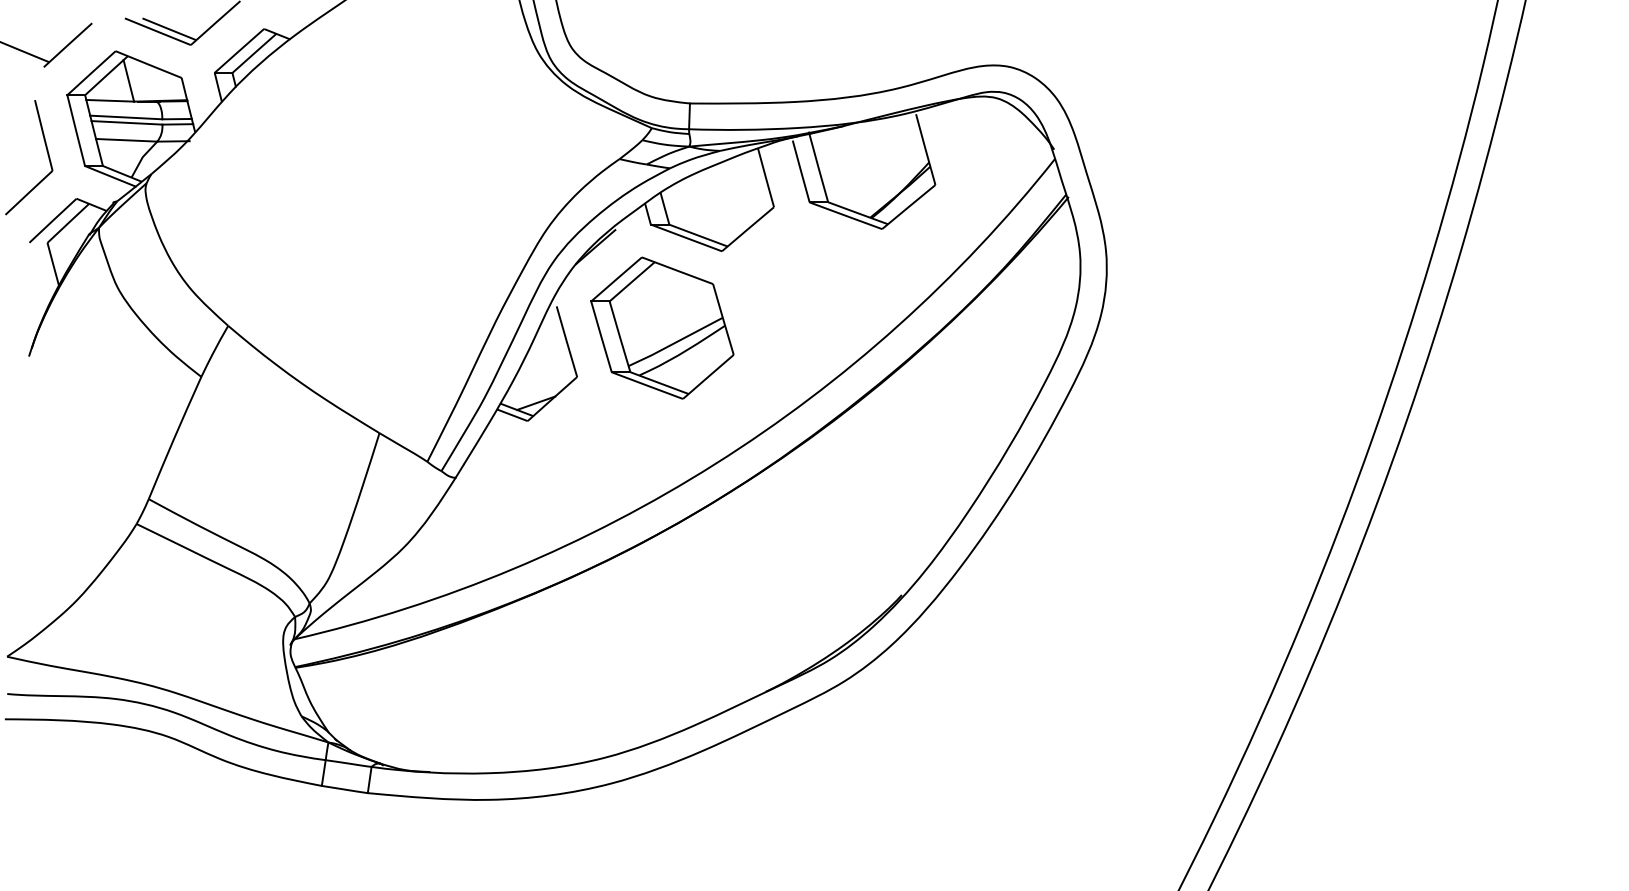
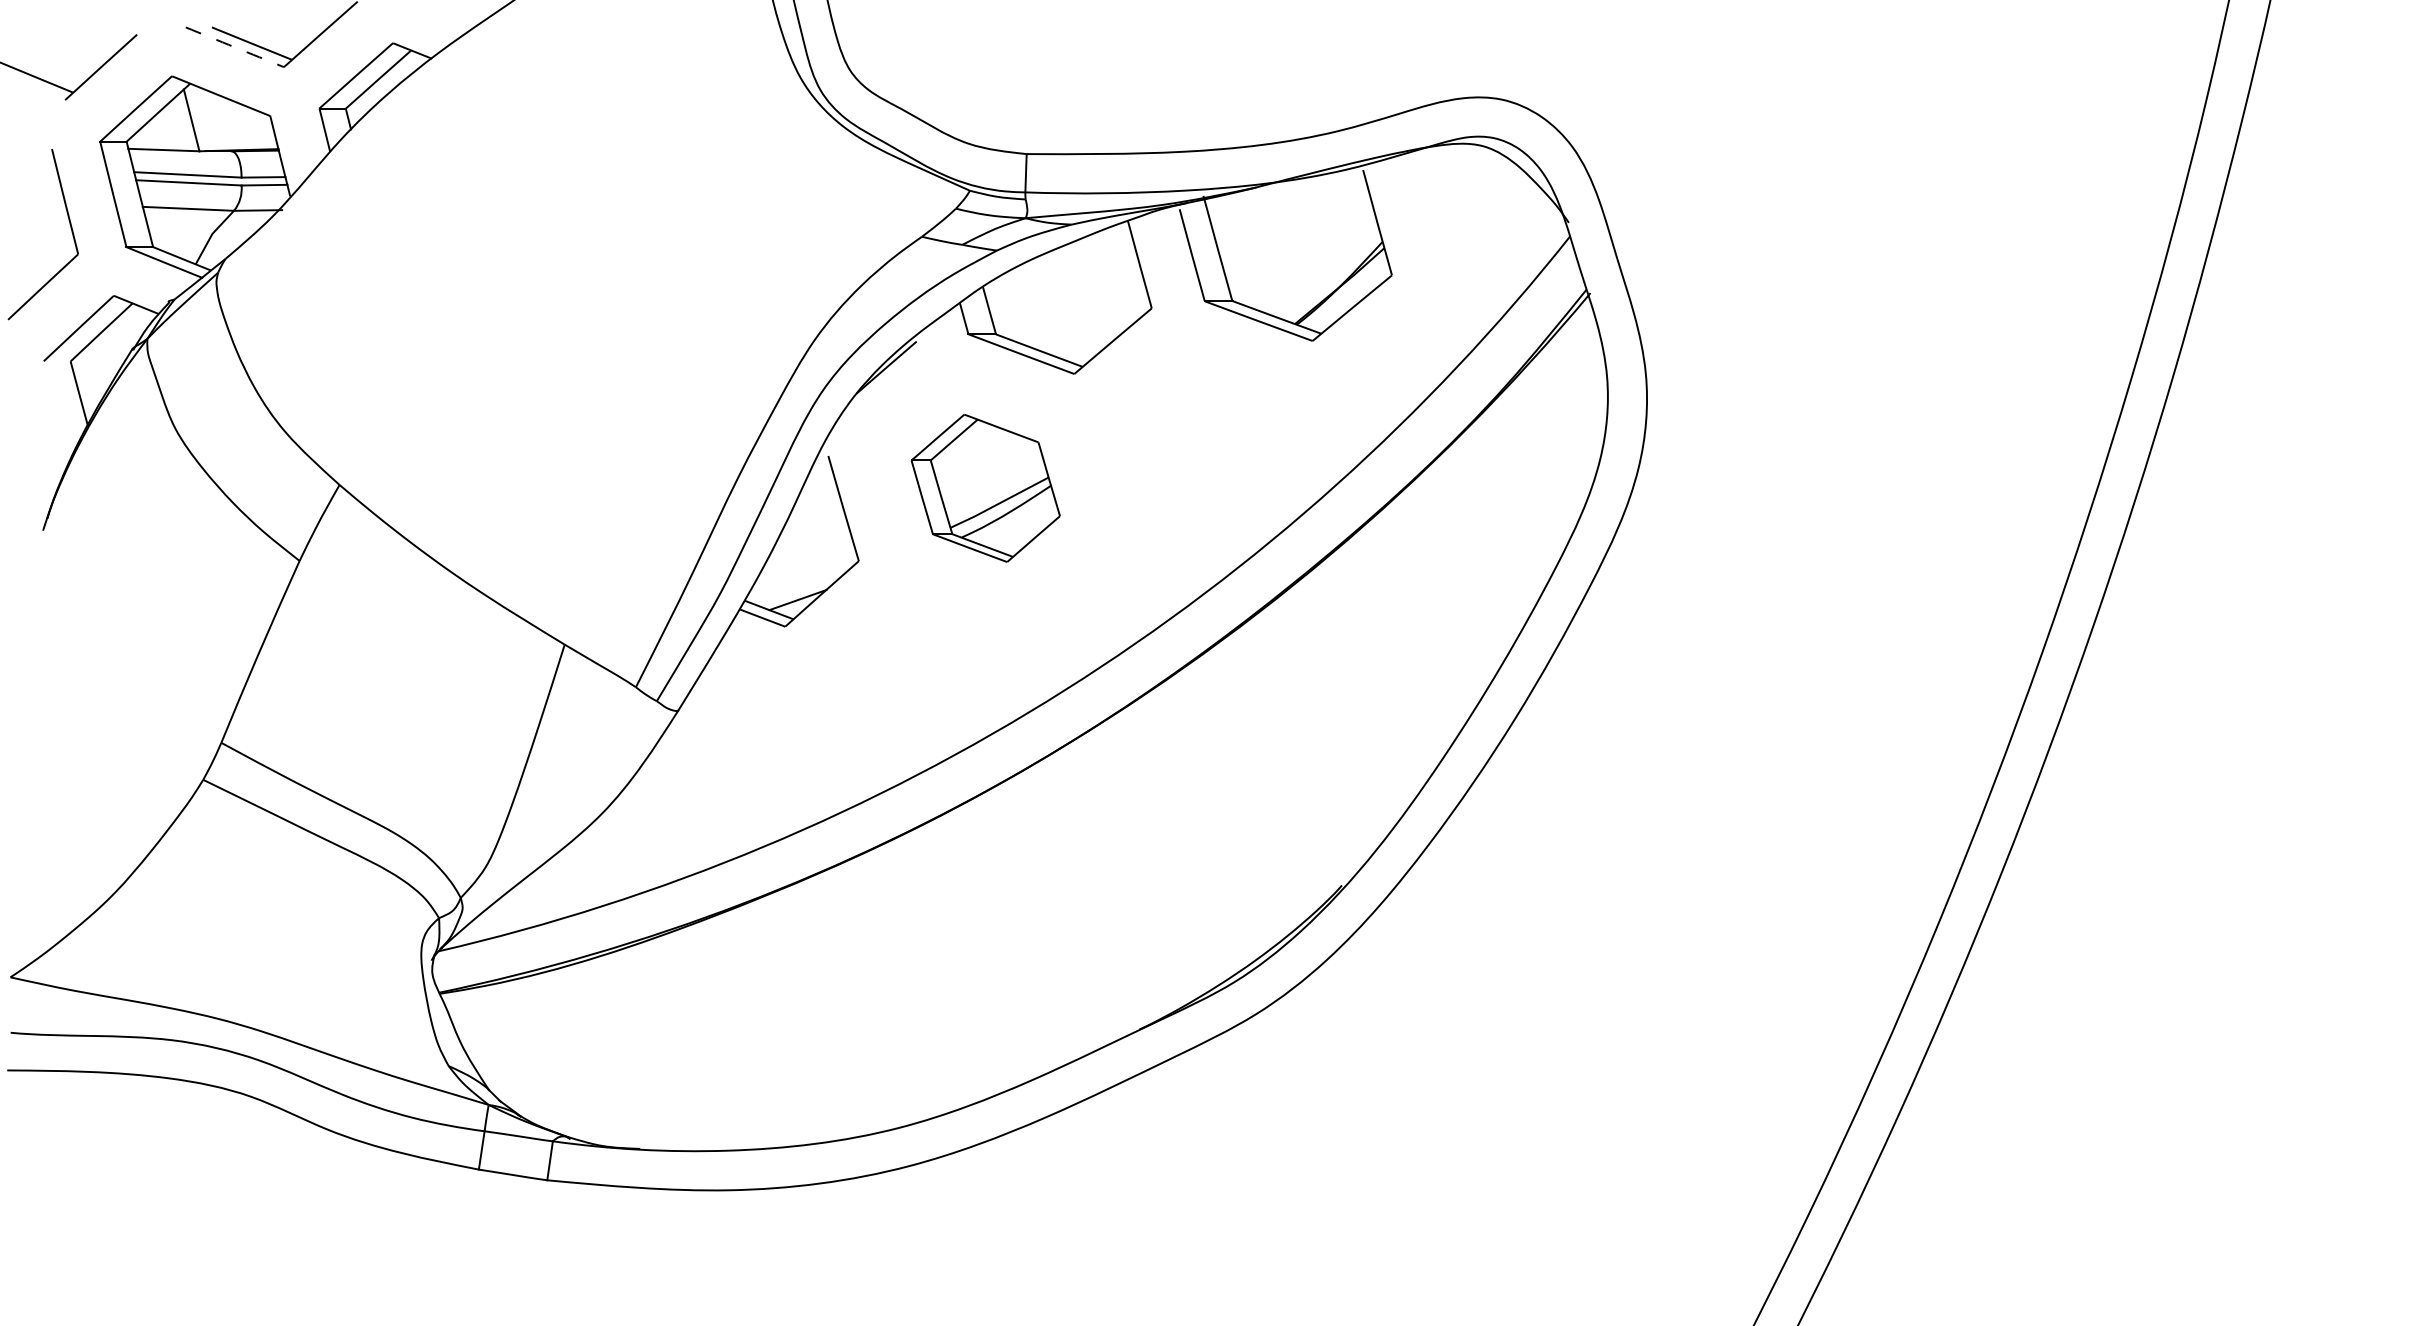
arc: (157, 31) -> (234, 46), solid -> dashed
part: (662, 327) -> (985, 487), size x0.7

